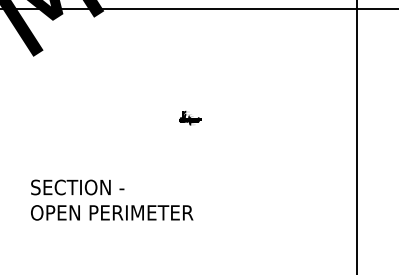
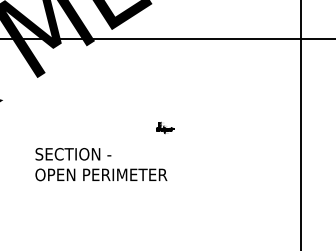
text: (112, 200) -> (101, 164), moved

